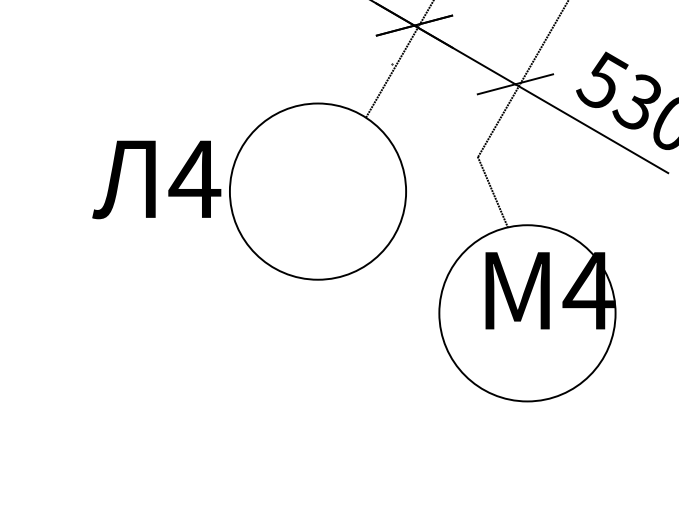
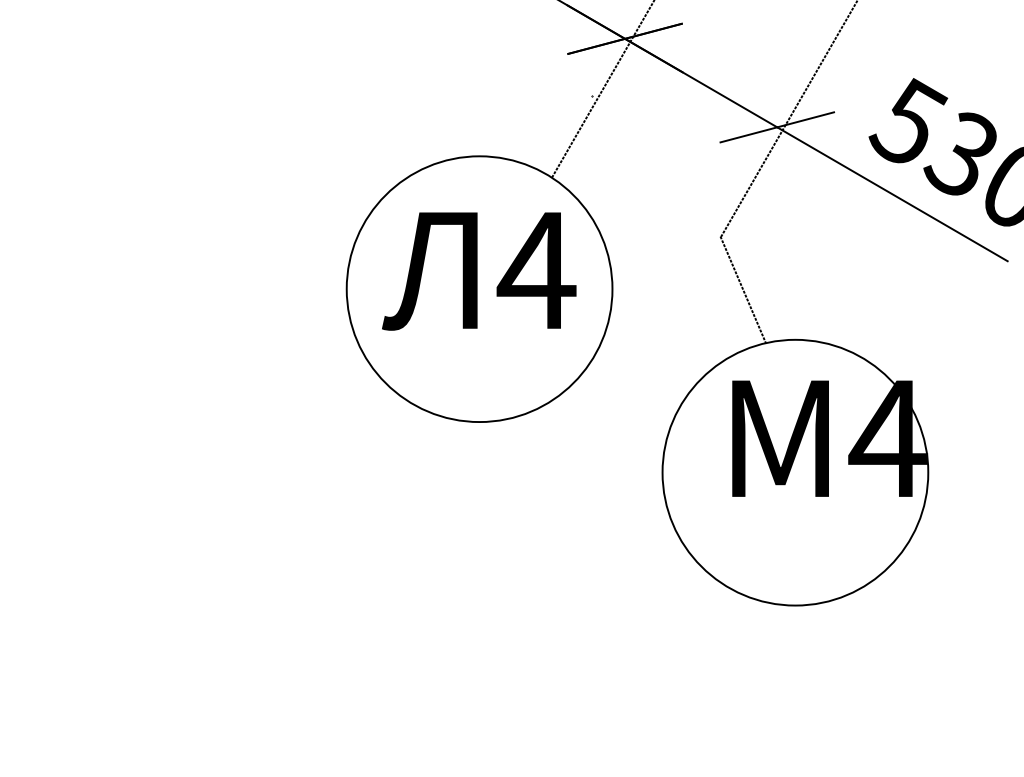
text: (156, 179) -> (478, 270), moved

